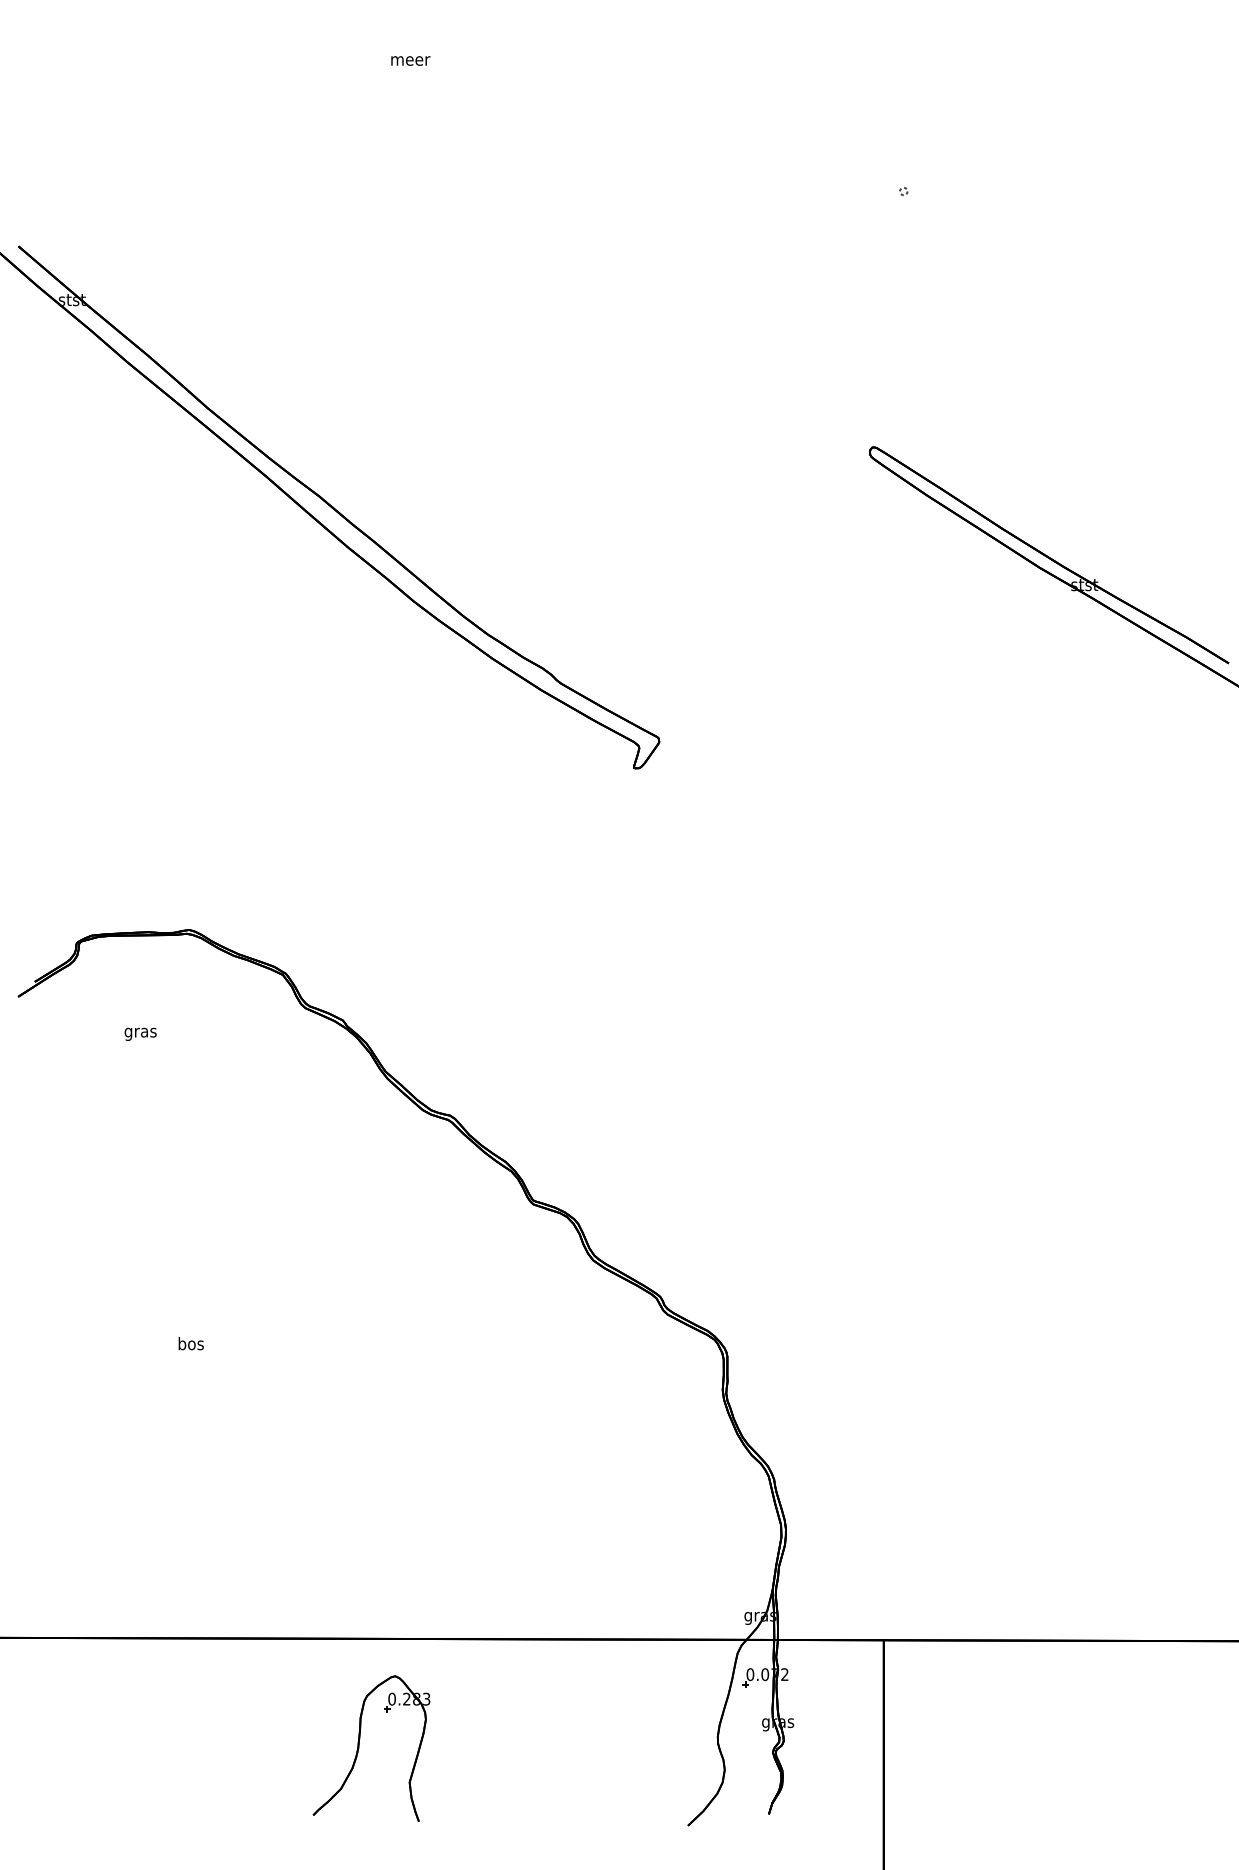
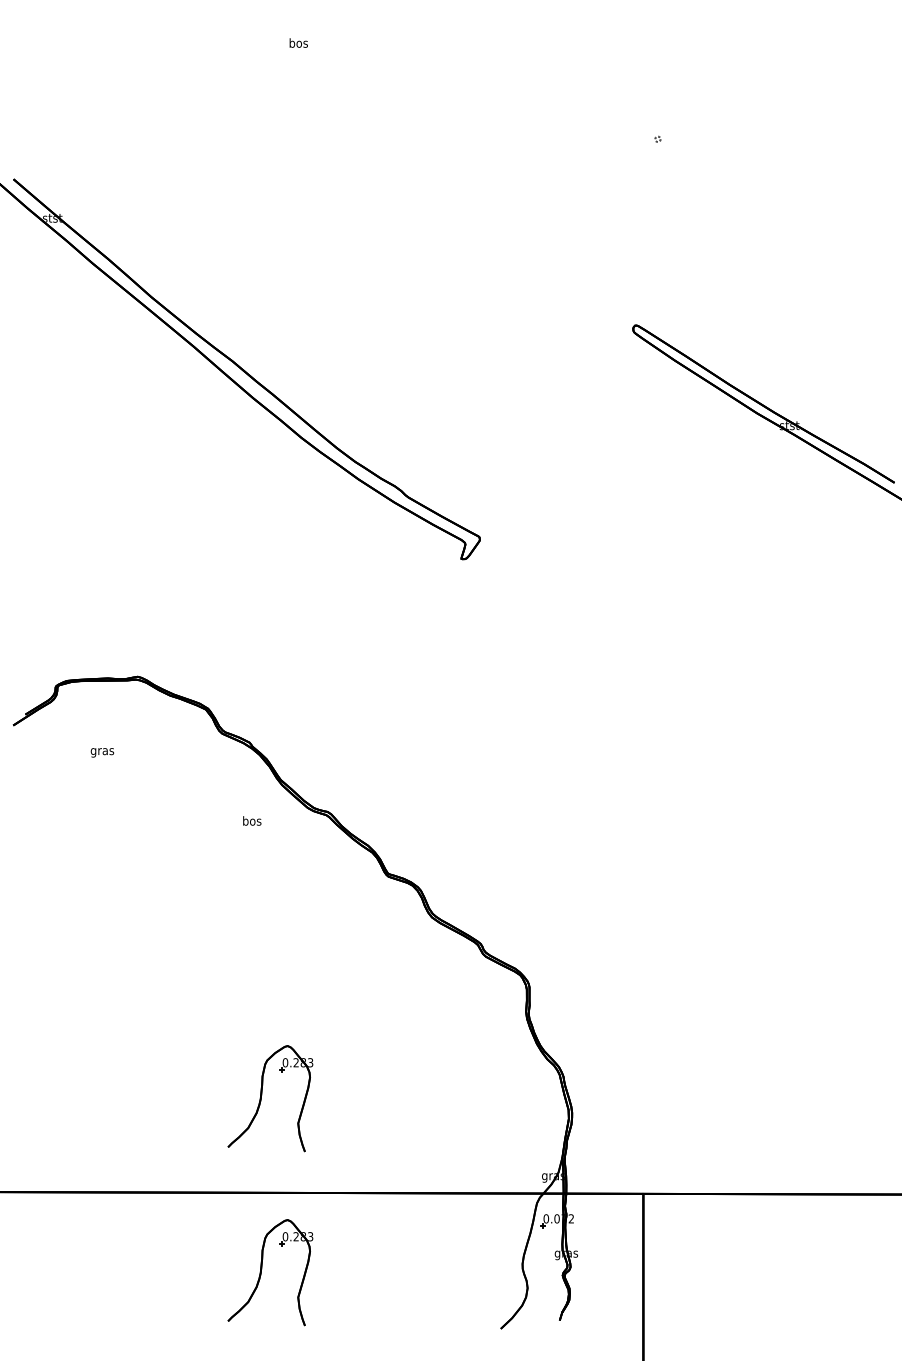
text: (409, 58) -> (298, 42), meer -> bos
text: (191, 1343) -> (252, 820), moved
part: (360, 1505) -> (262, 1095), added

